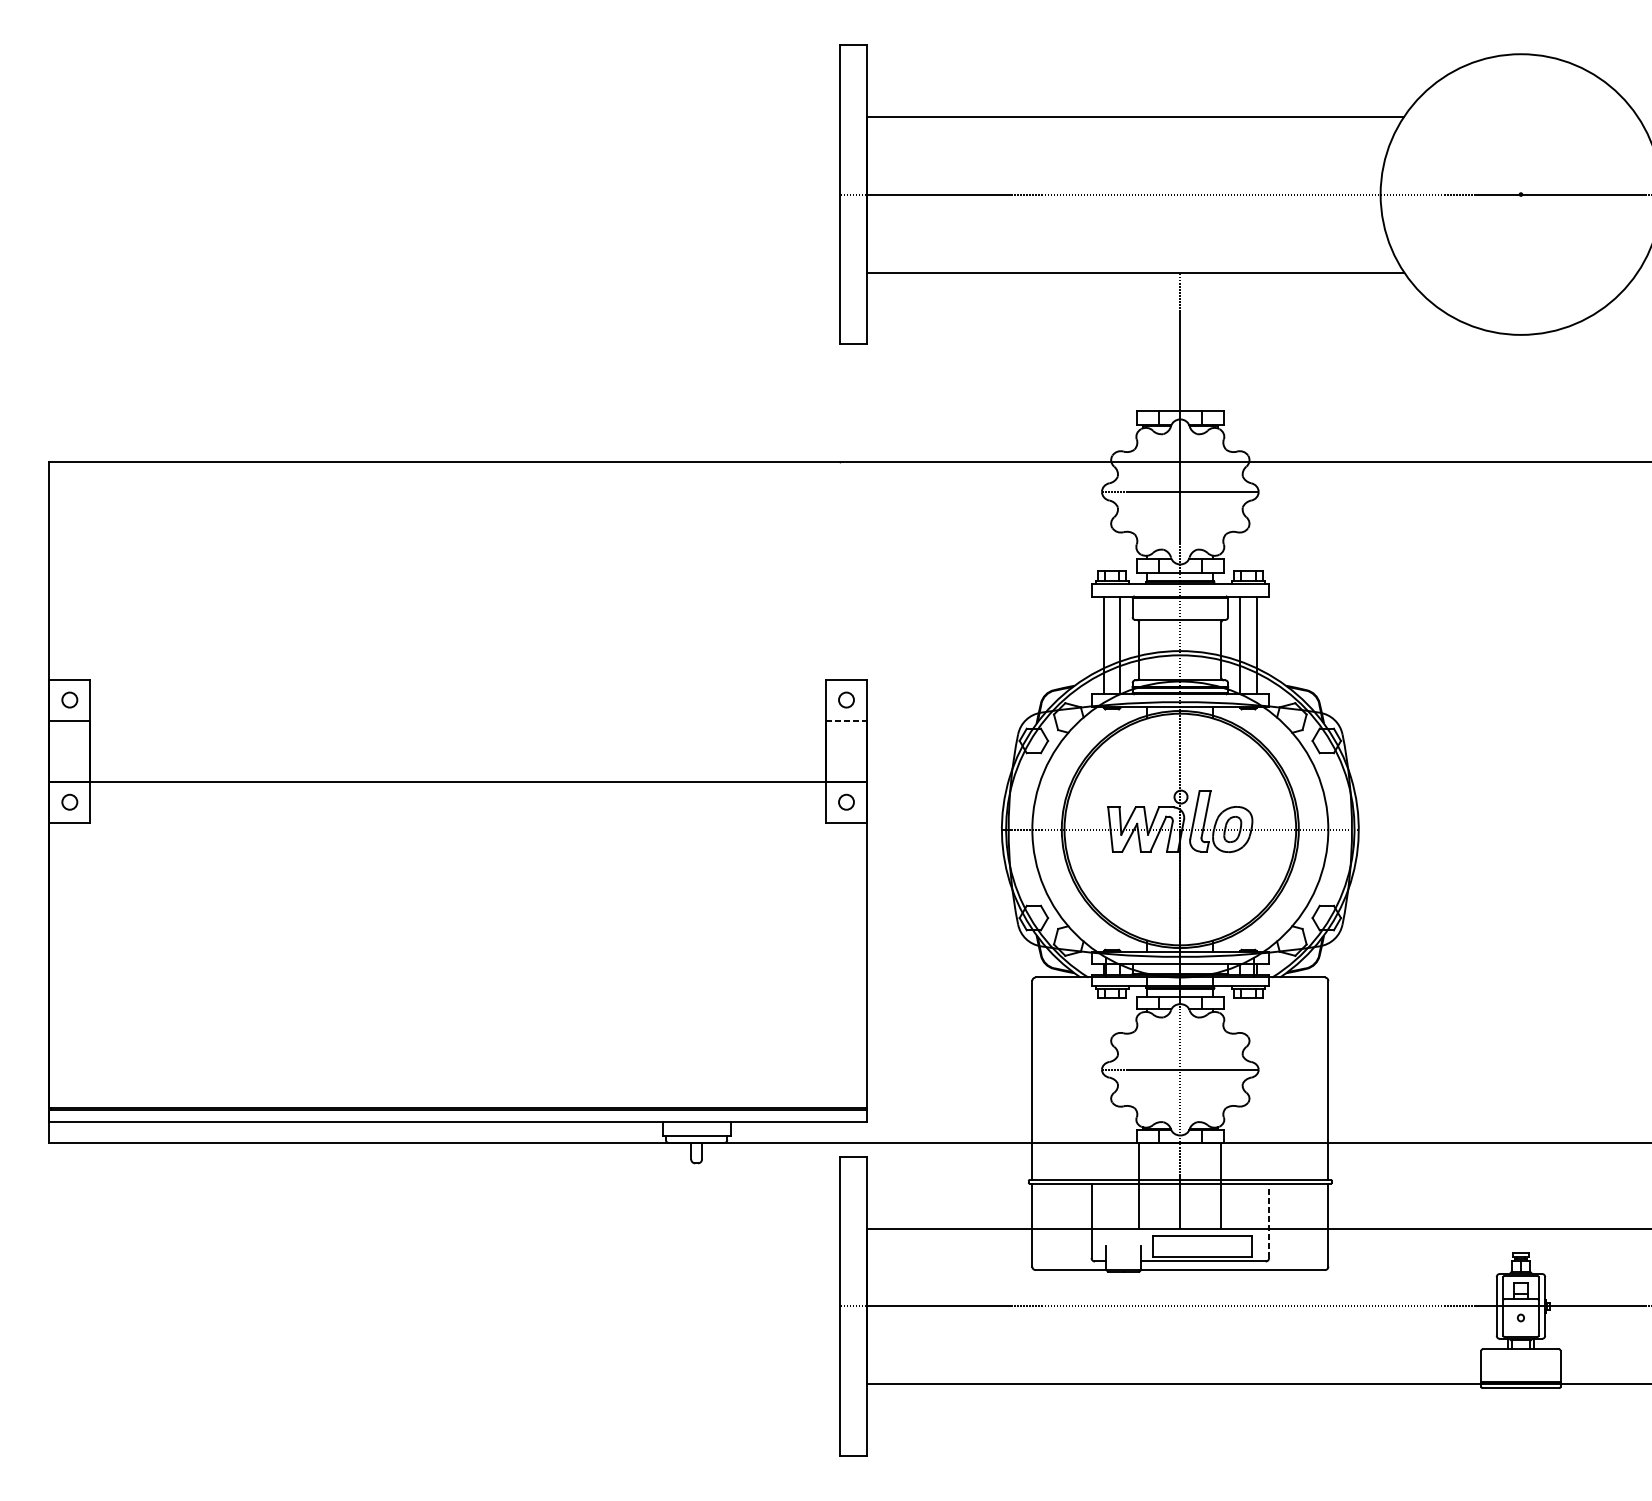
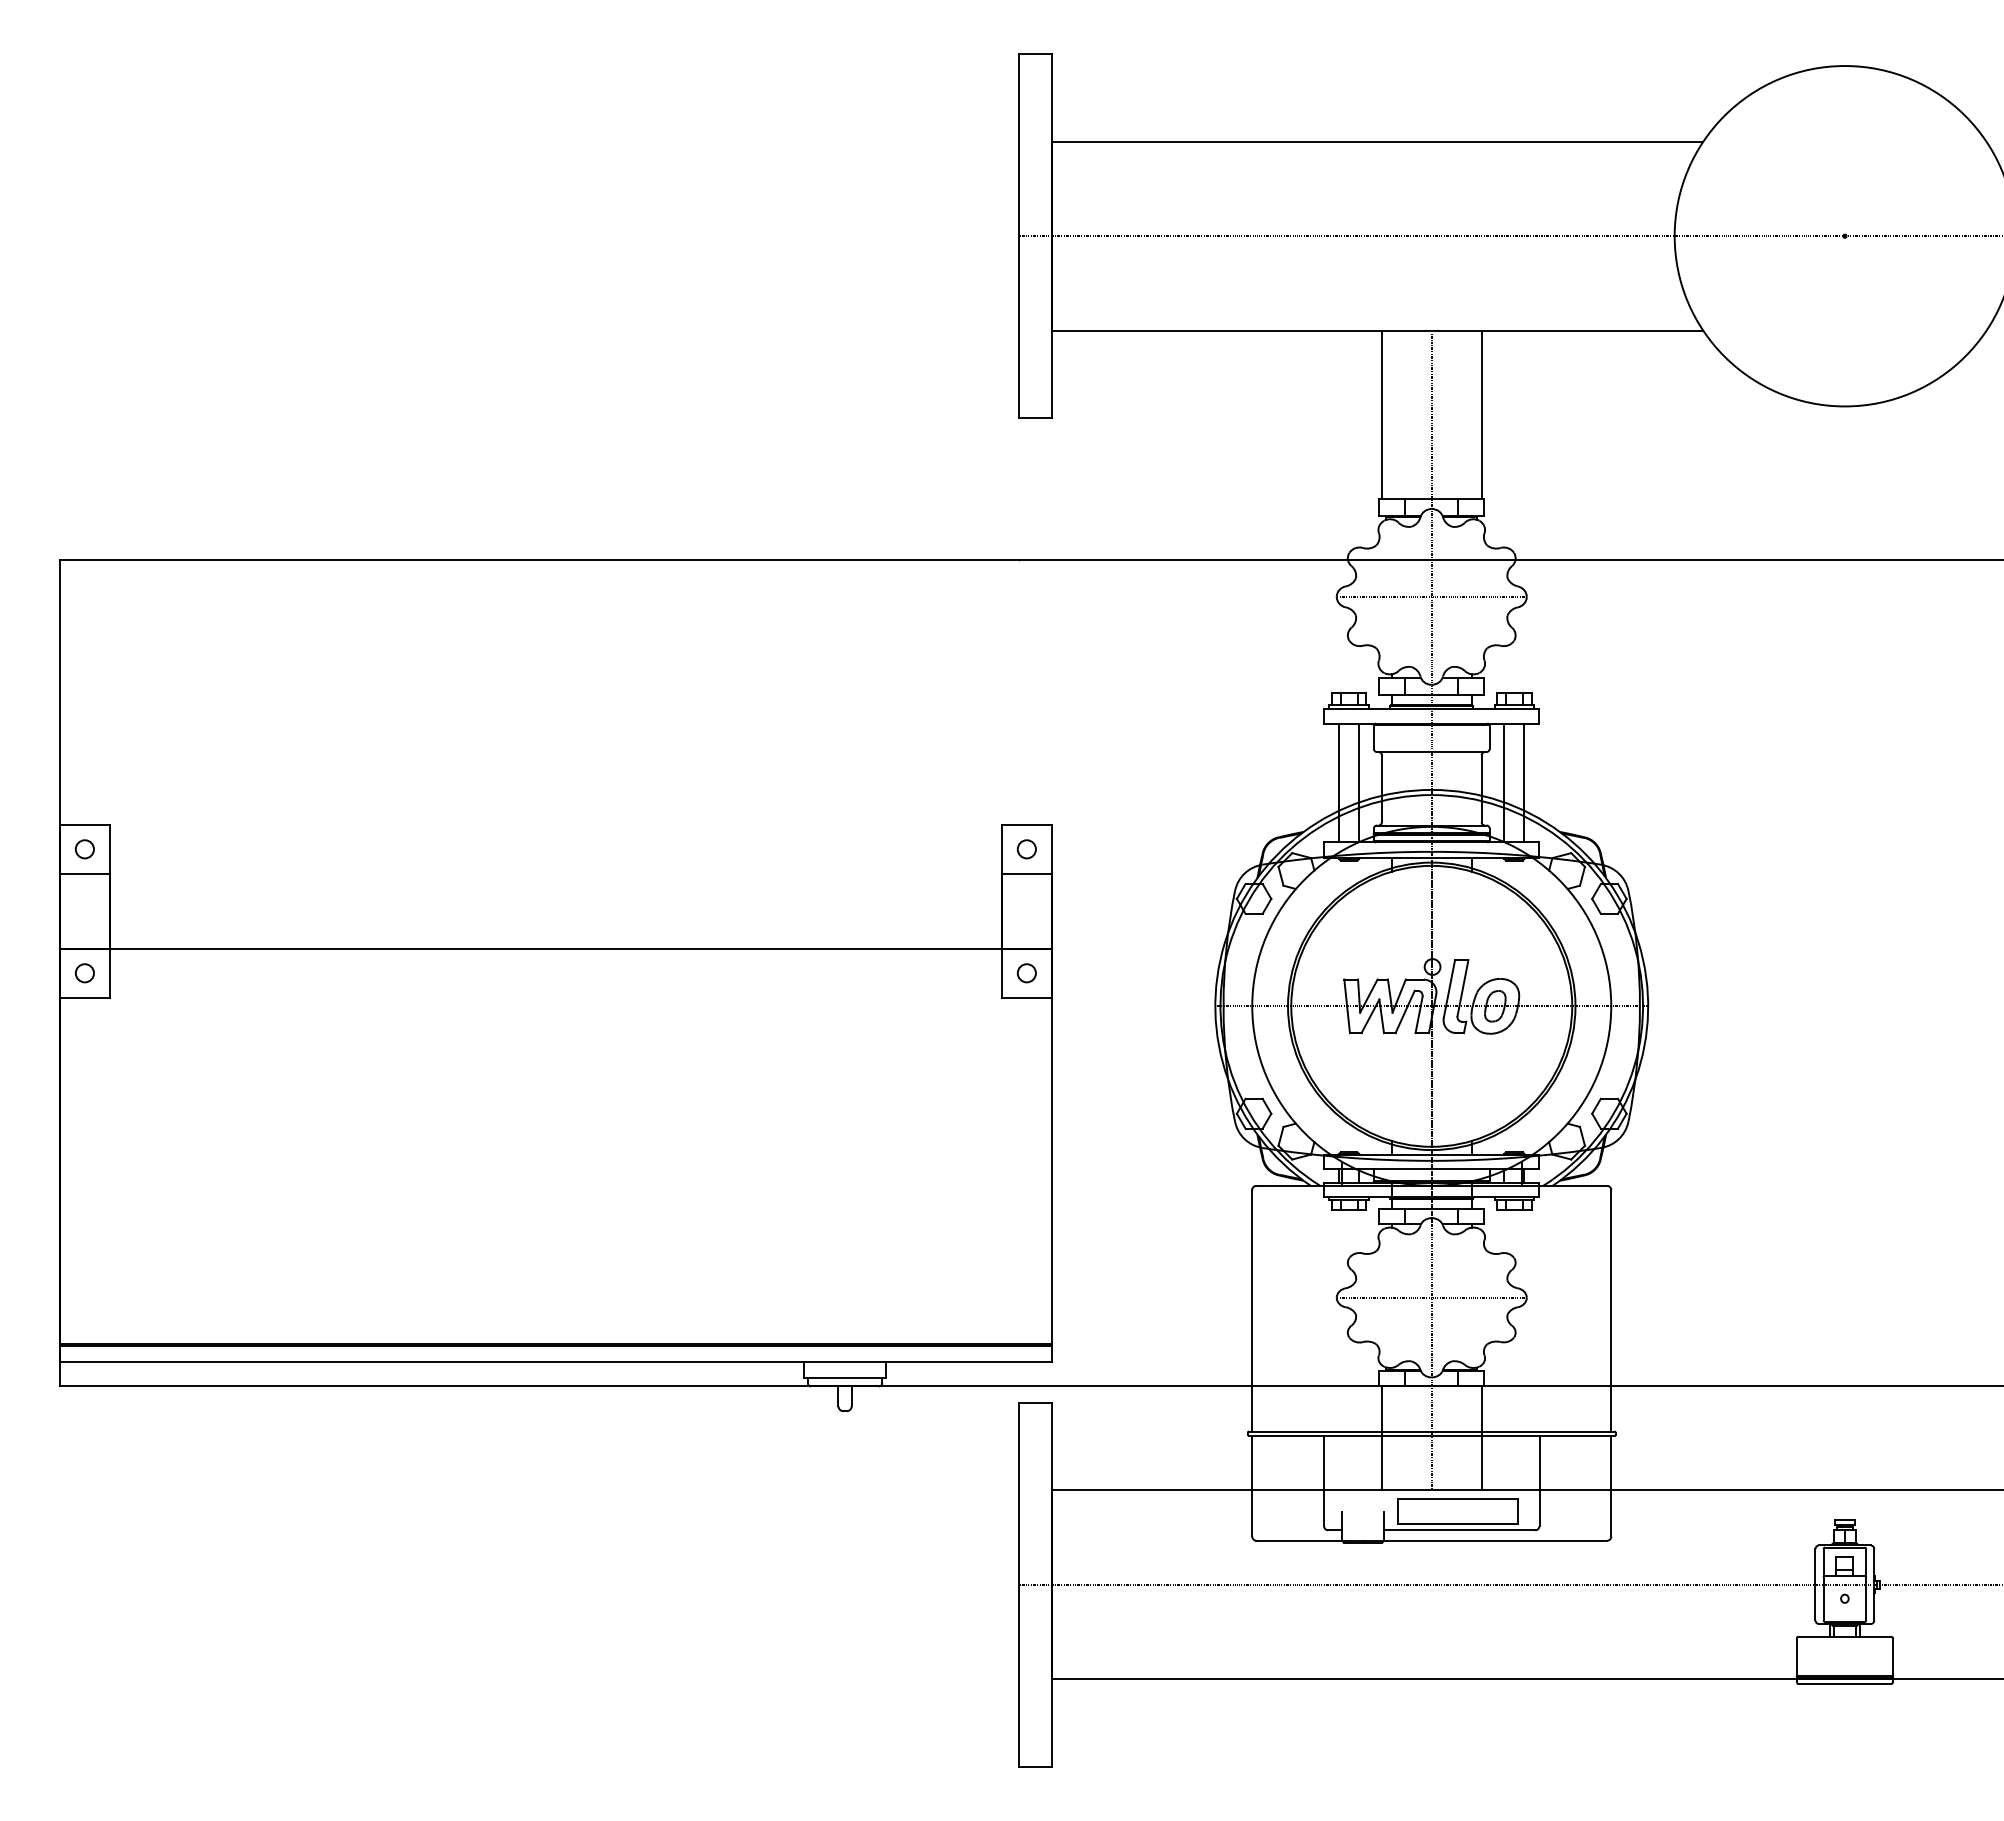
line: (1138, 341) -> (1381, 414), added
line: (1221, 341) -> (1481, 414), added
line: (846, 720) -> (1026, 874), dashed -> solid
line: (1269, 1220) -> (1539, 1480), dashed -> solid

